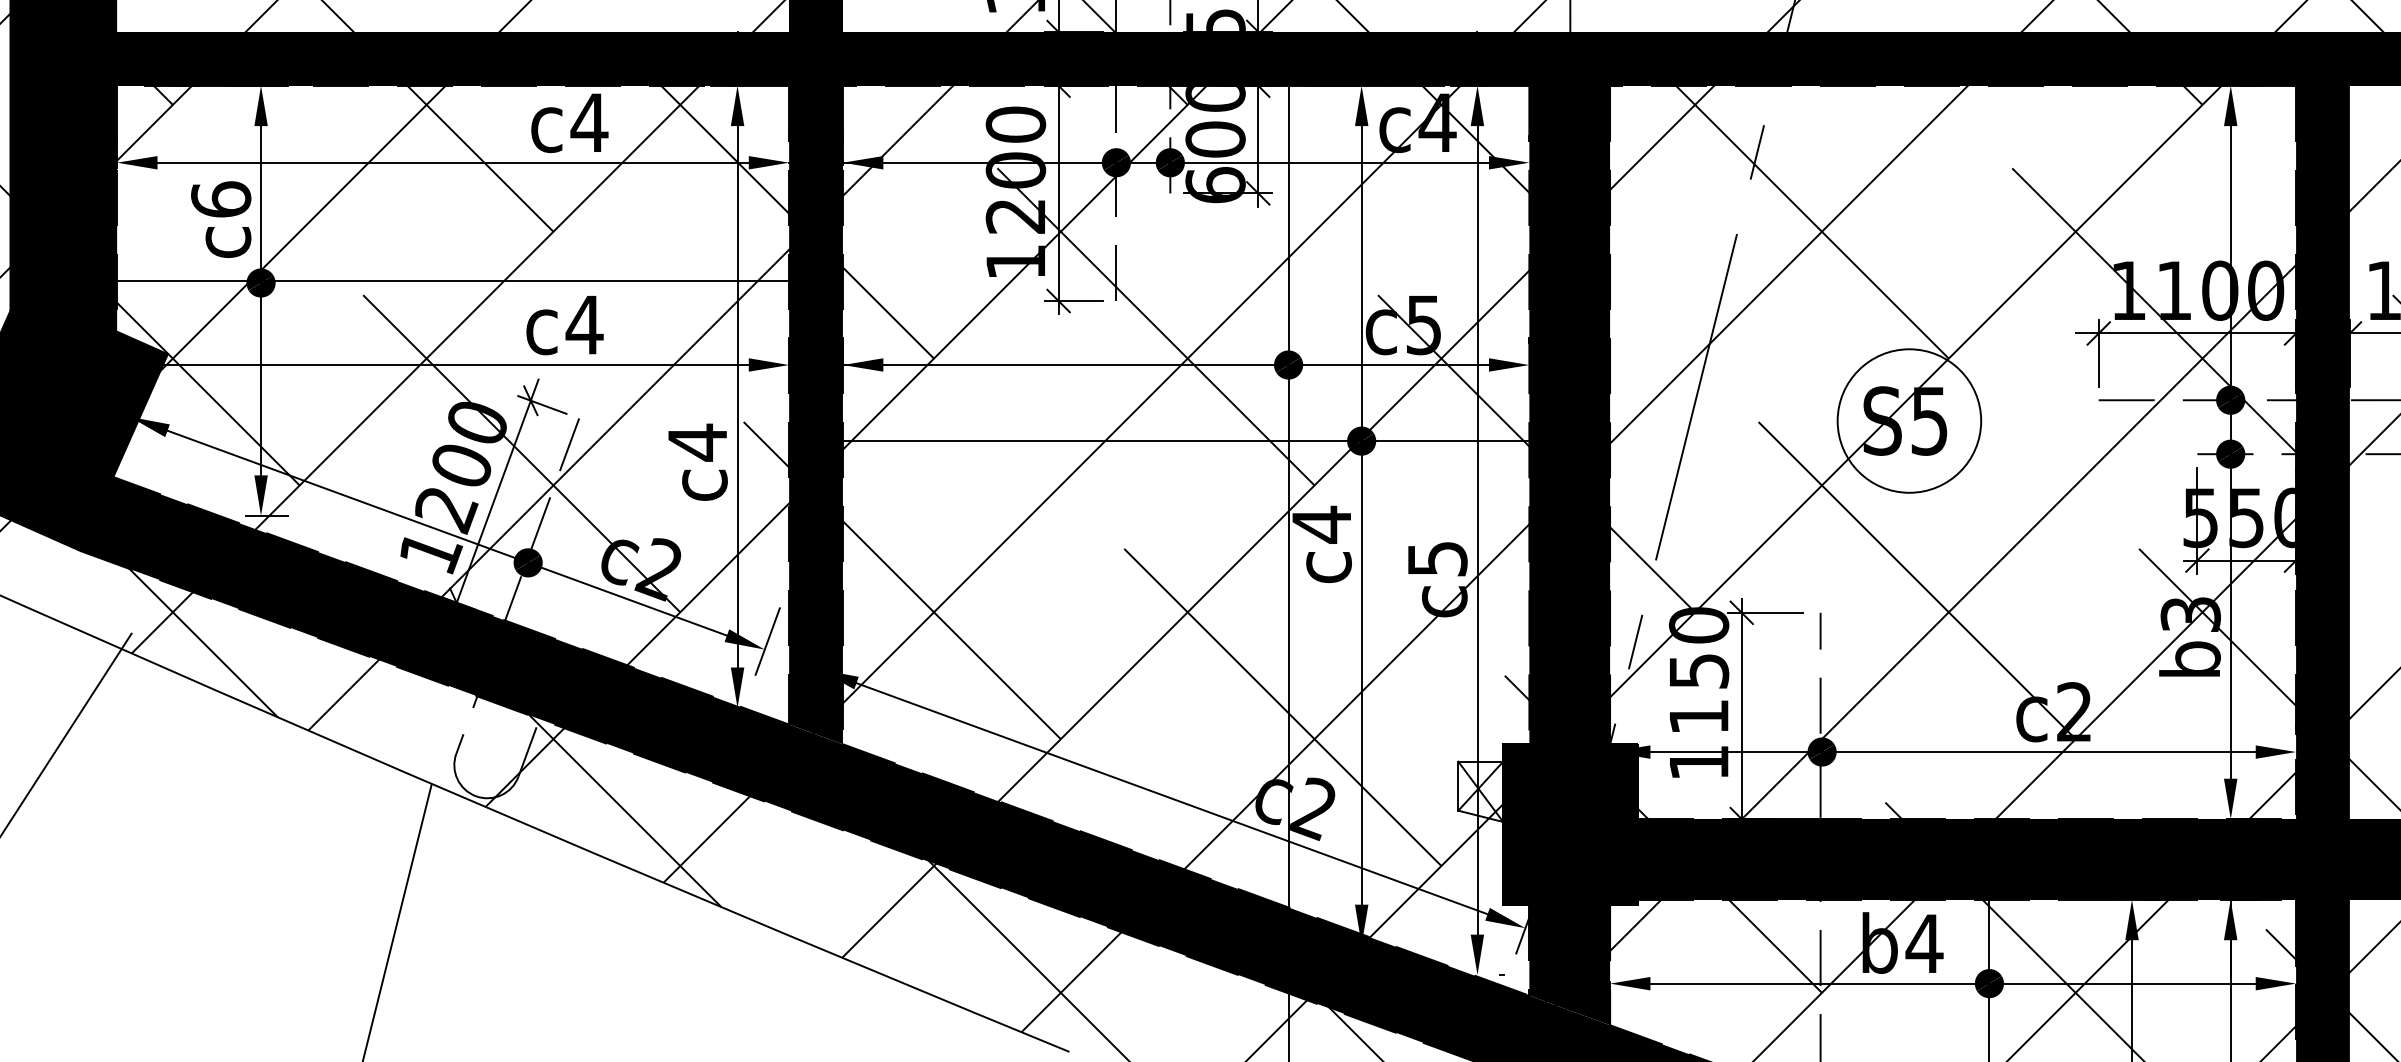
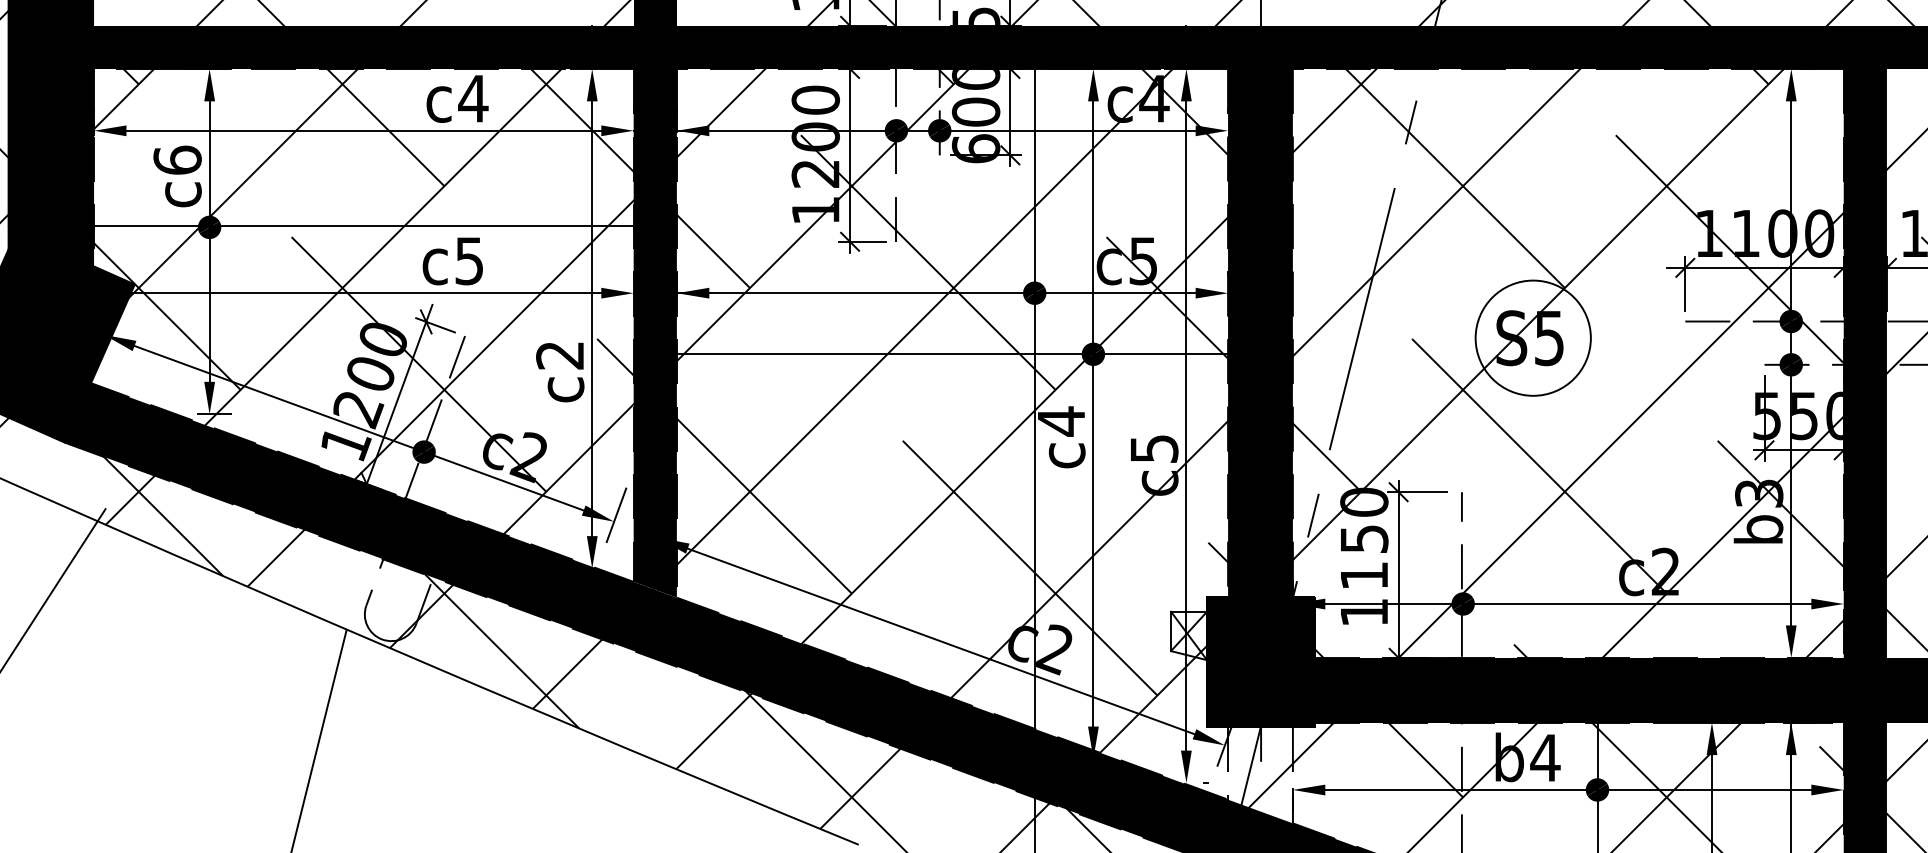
text: (584, 325) -> (469, 261), c4 -> c5
text: (696, 442) -> (559, 355), c4 -> c2
fill: (1569, 965) -> (1260, 775), removed

